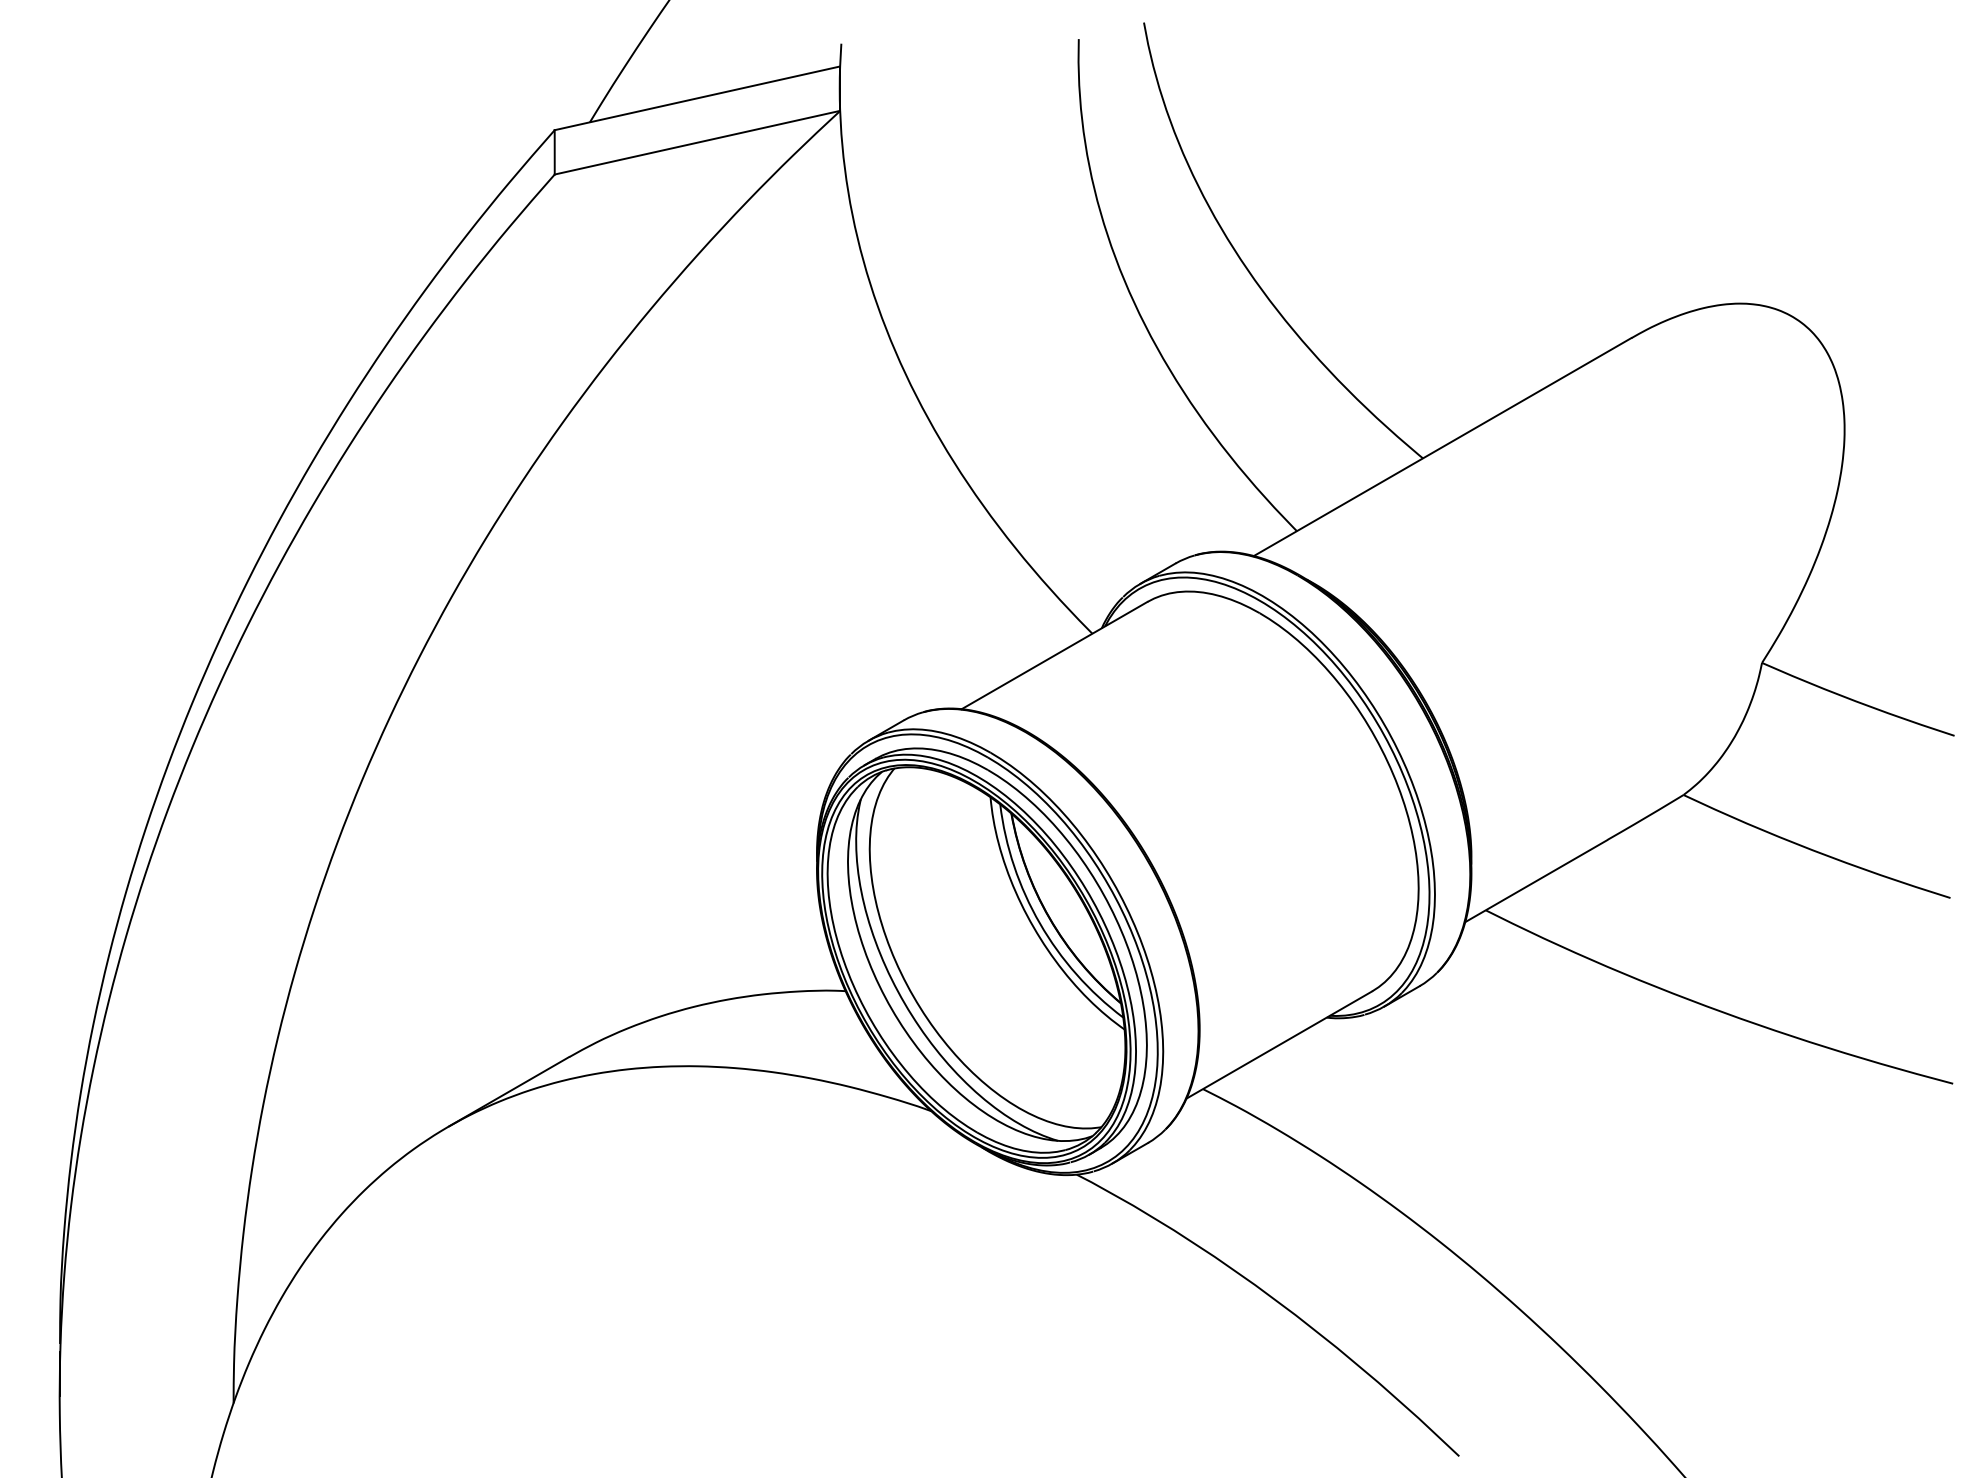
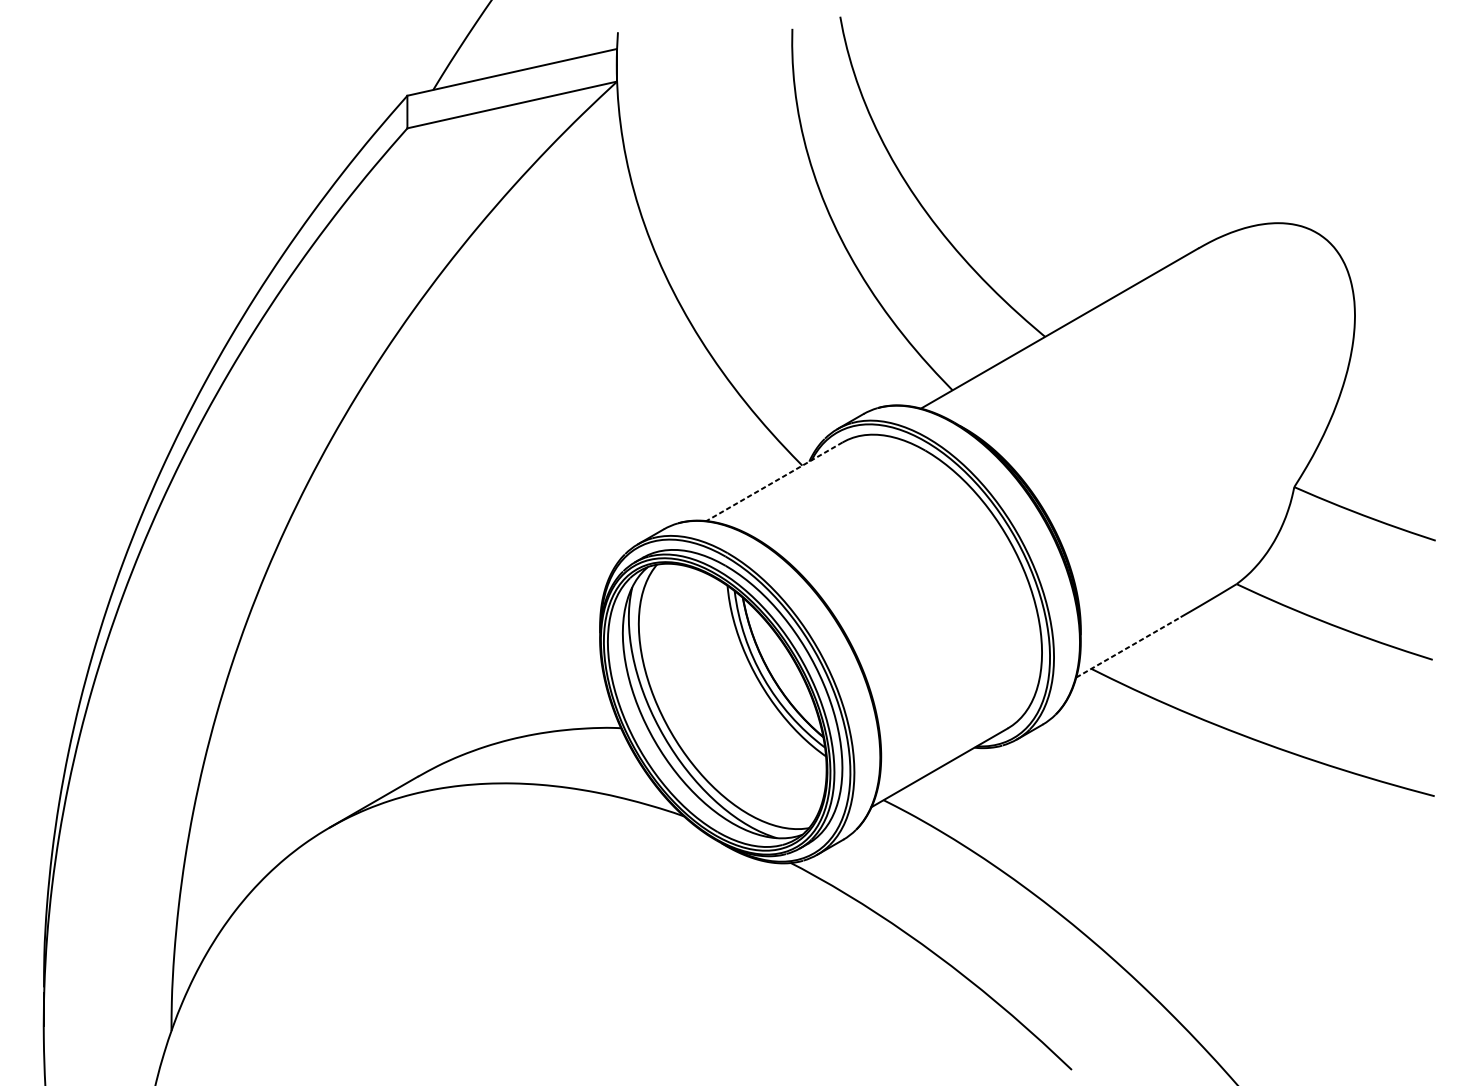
line: (1054, 655) -> (774, 481), solid -> dashed
line: (1536, 881) -> (1128, 647), solid -> dashed

